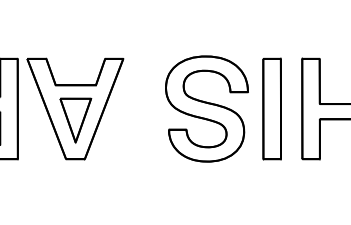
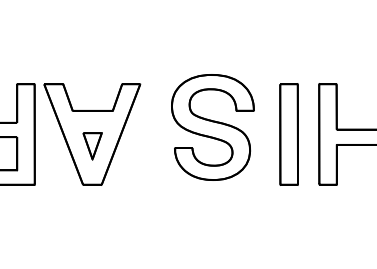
part: (206, 109) -> (212, 127), moved
part: (75, 121) -> (92, 146), size x0.6

